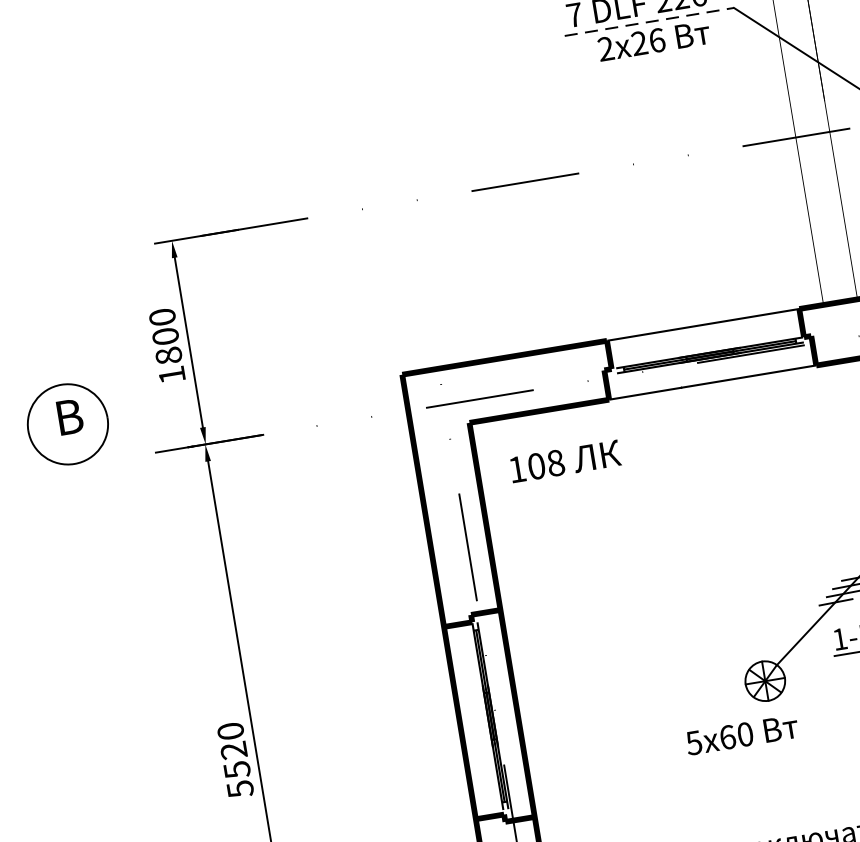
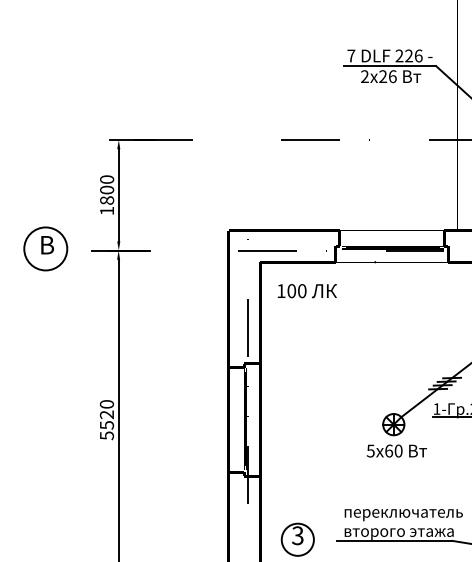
line: (649, 22) -> (390, 66), dashed -> solid
part: (67, 423) -> (45, 248), moved
text: (556, 461) -> (302, 290), 108 -> 100
text: (741, 734) -> (396, 450), moved

